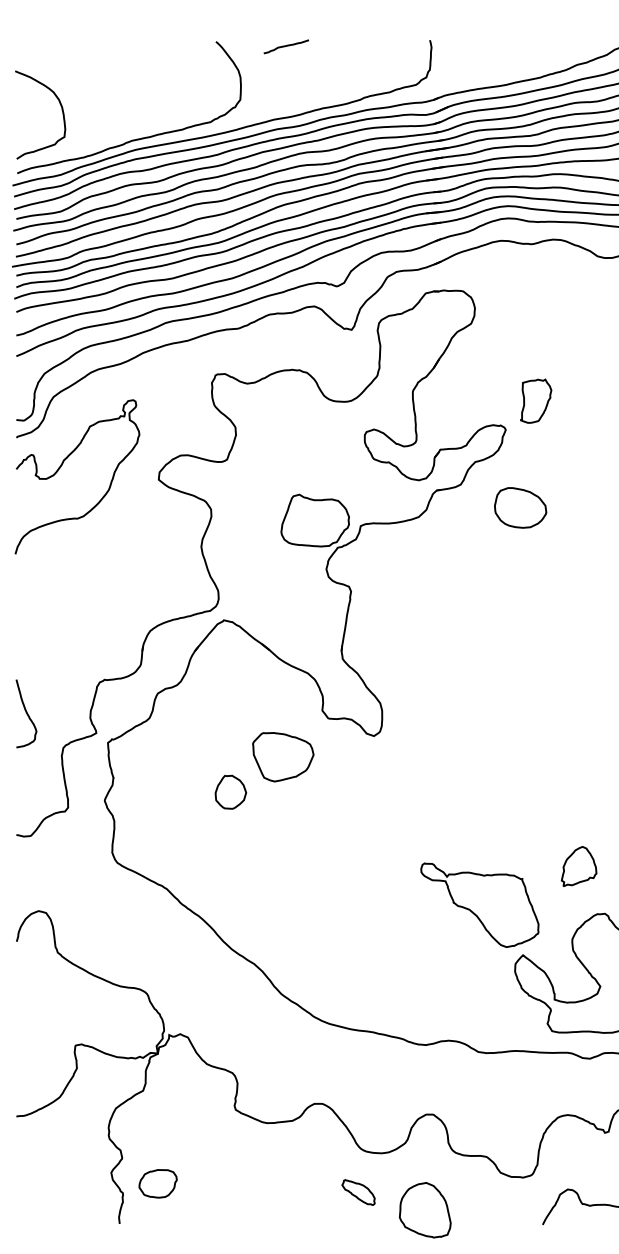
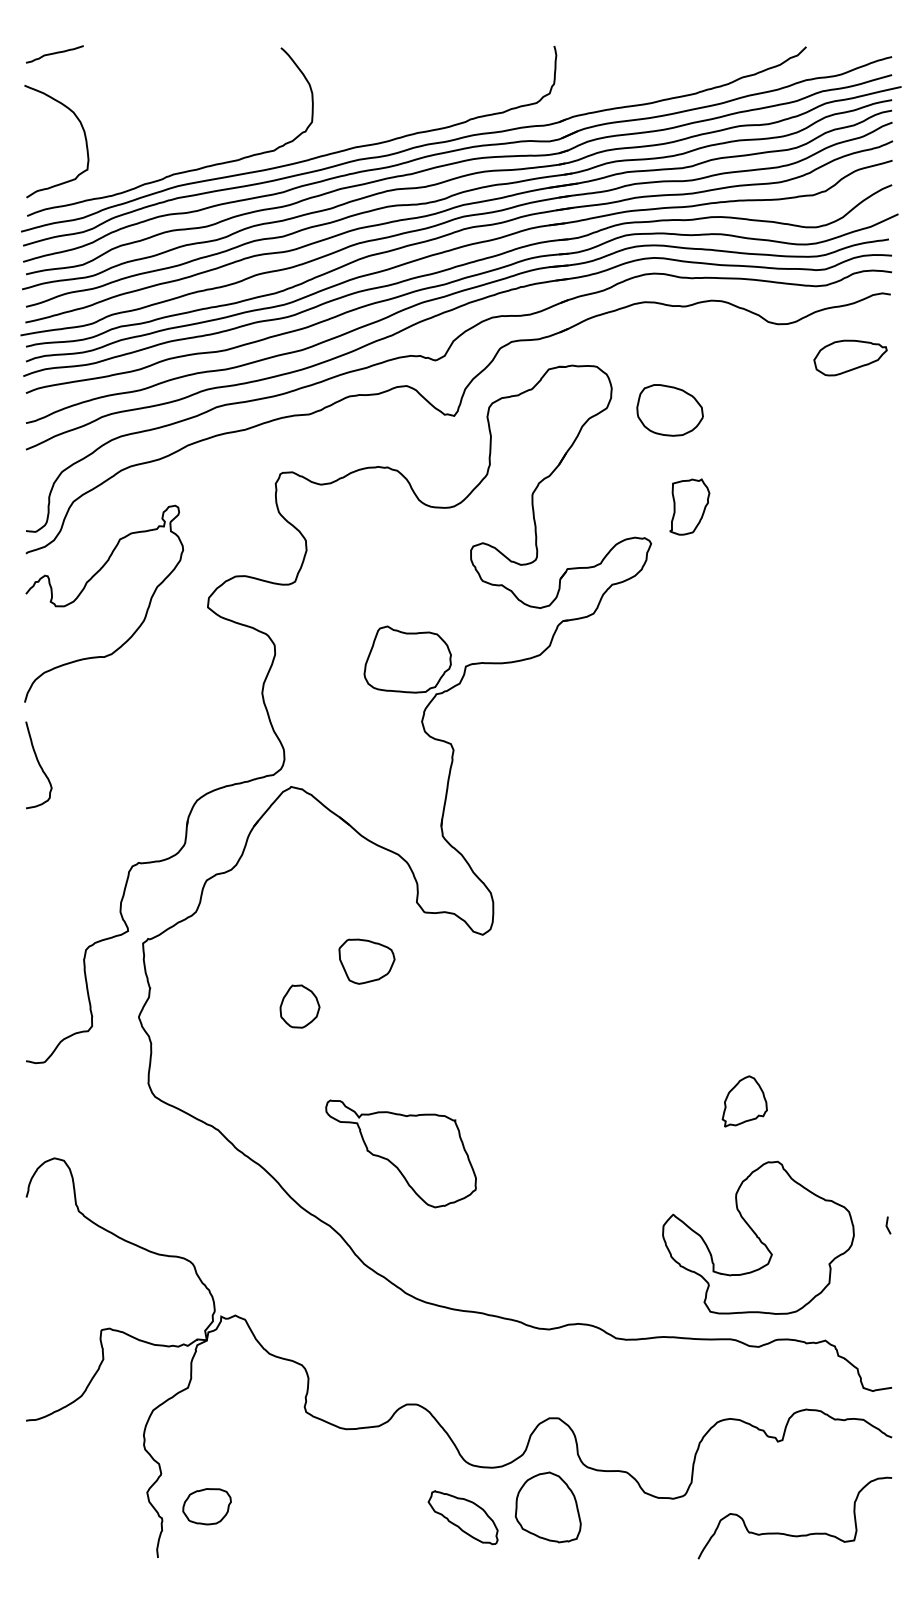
curve: (286, 46) -> (54, 54), moved
part: (520, 508) -> (669, 410), moved
curve: (26, 713) -> (38, 764), moved
part: (282, 756) -> (366, 961), size x0.71
part: (479, 904) -> (400, 1153), moved
part: (358, 1192) -> (462, 1517), size x1.67
part: (424, 1210) -> (547, 1507), moved

